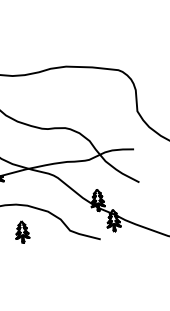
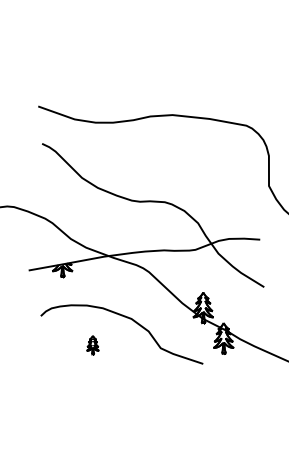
part: (22, 232) -> (92, 345), size x0.6

